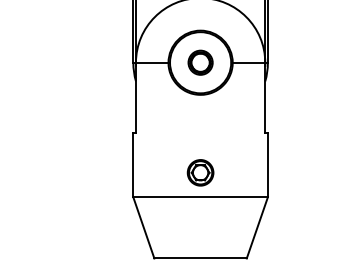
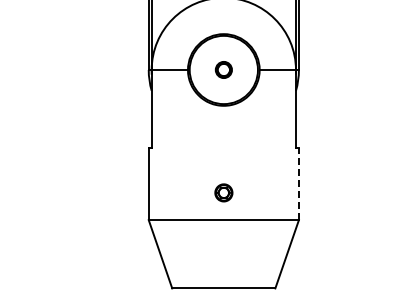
part: (200, 62) -> (223, 69), size x0.6
line: (267, 165) -> (298, 184), solid -> dashed
part: (200, 172) -> (223, 192), size x0.6

